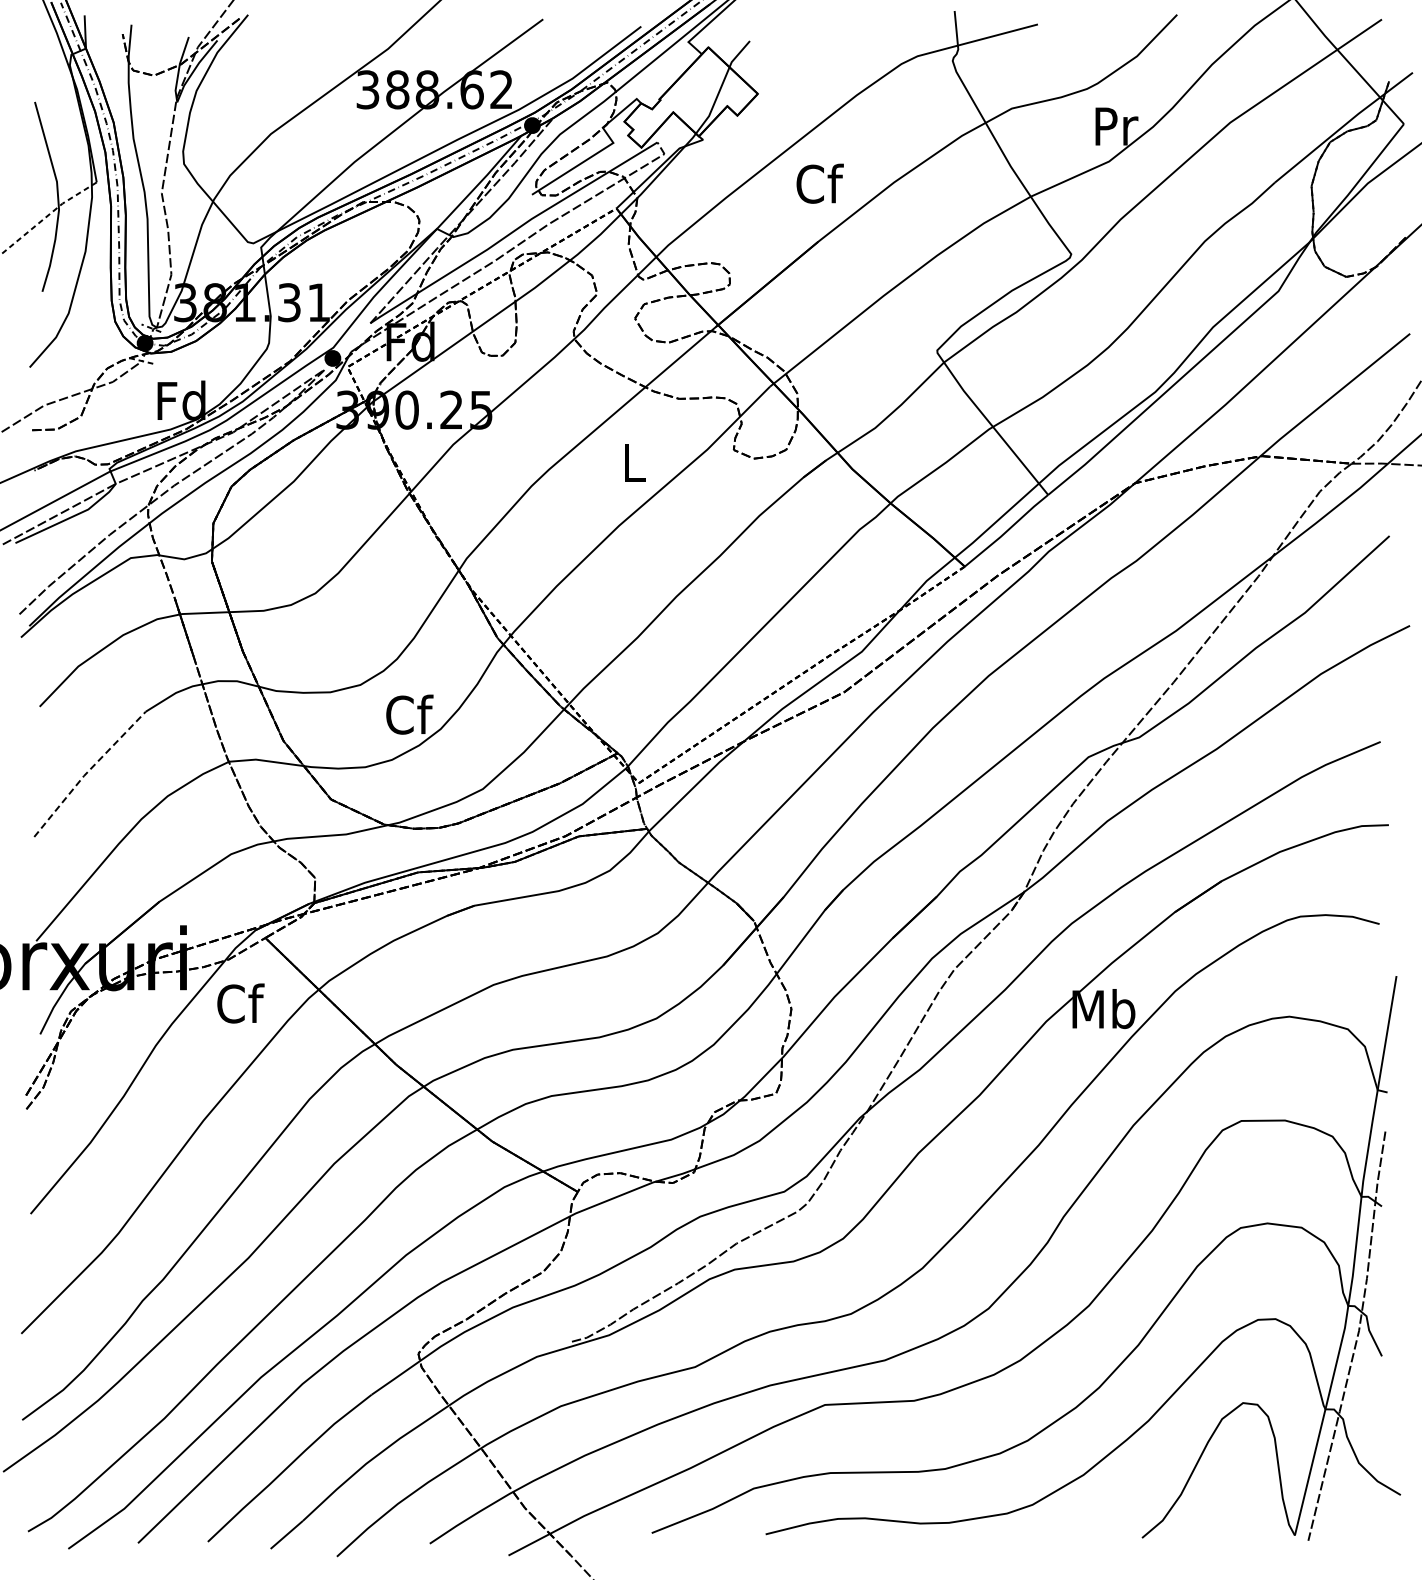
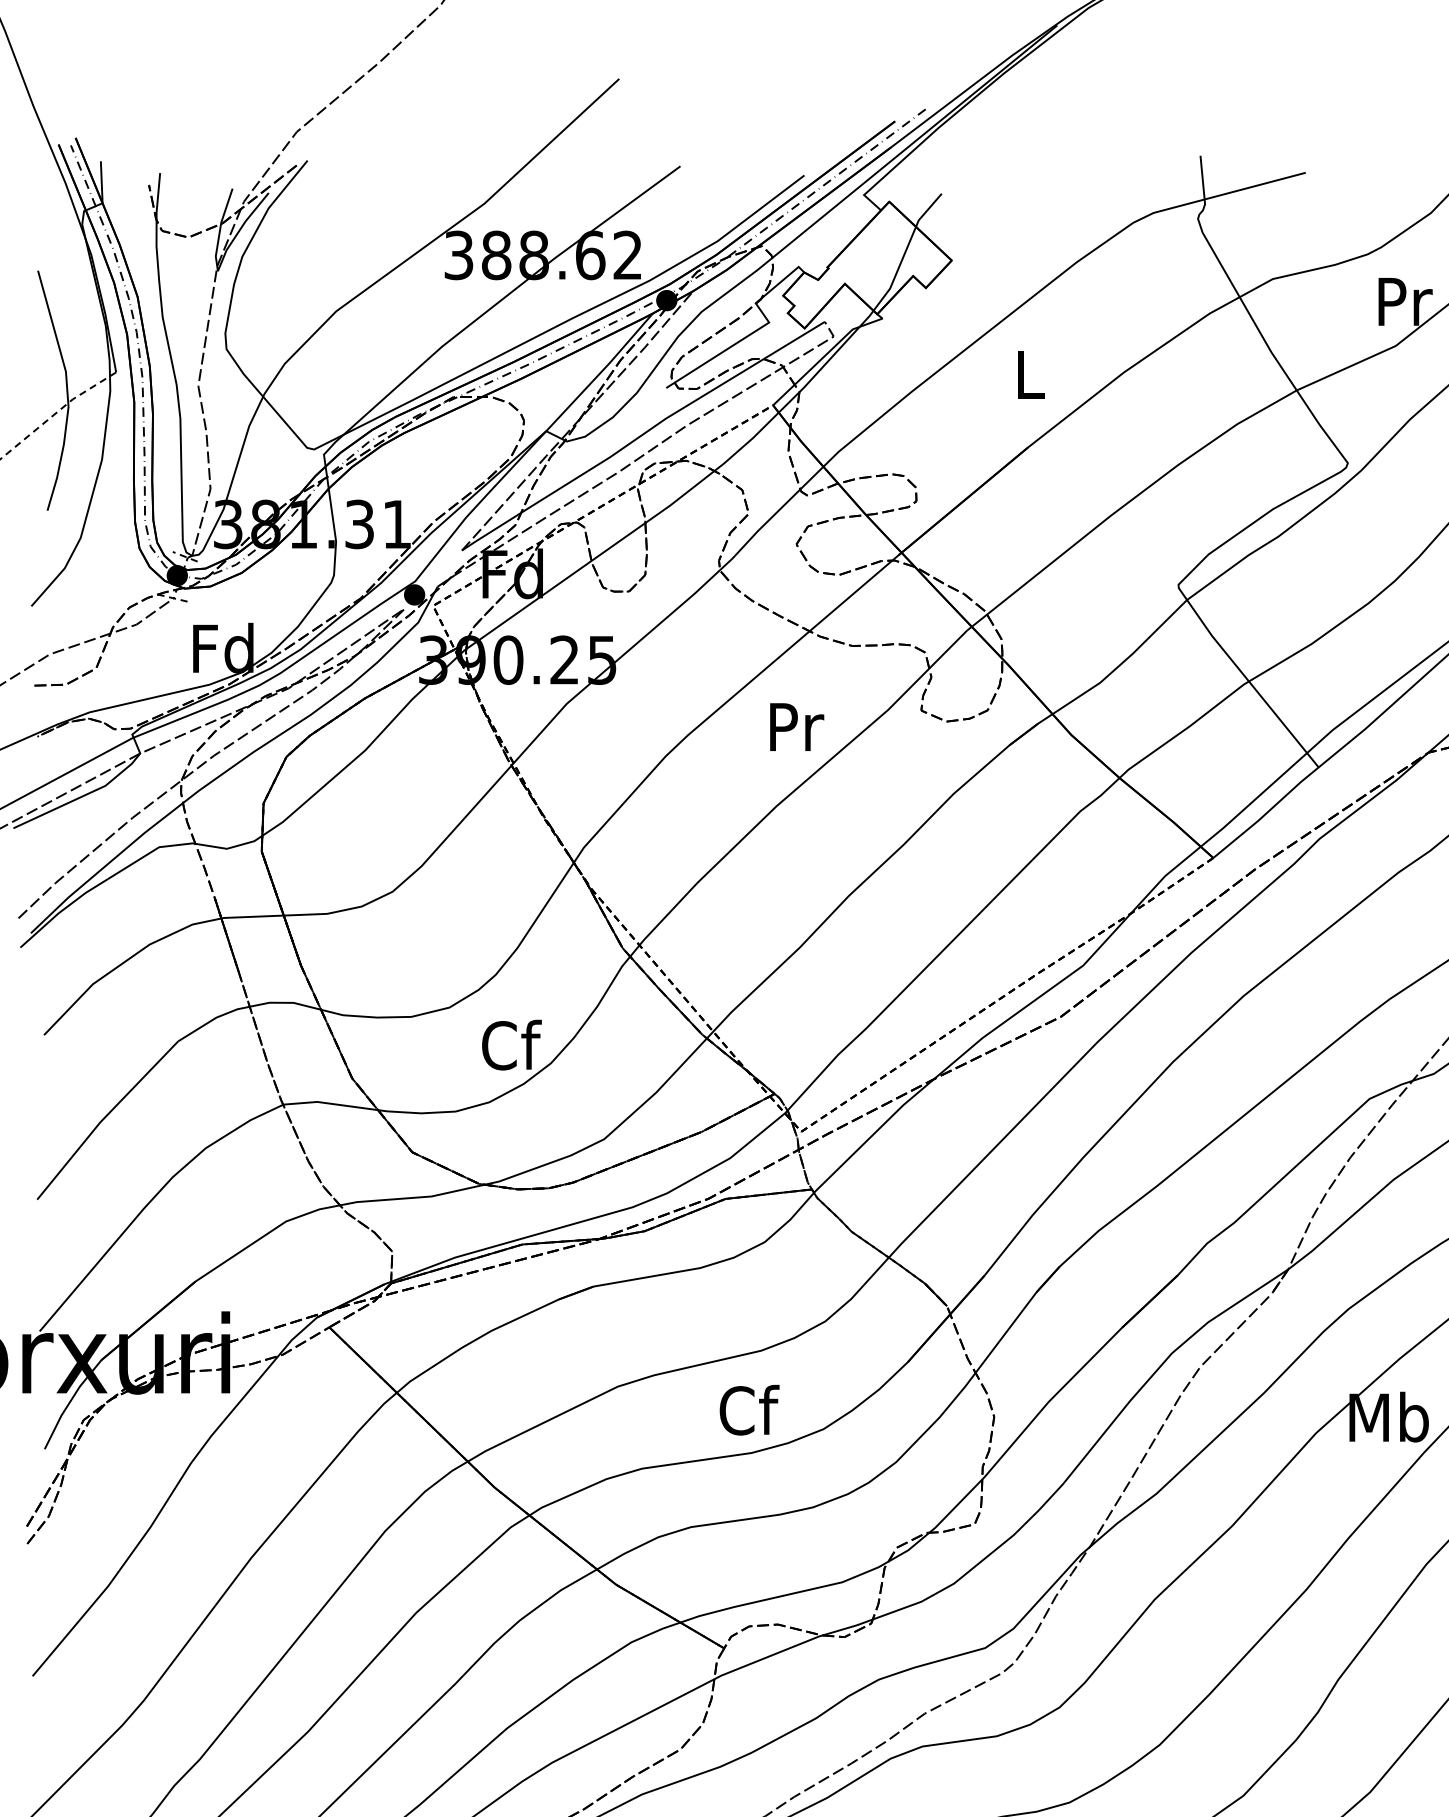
text: (819, 183) -> (1029, 373), Cf -> L
text: (635, 462) -> (797, 726), L -> Pr
line: (87, 772) -> (104, 1118), dashed -> solid
text: (240, 1003) -> (749, 1410), moved

